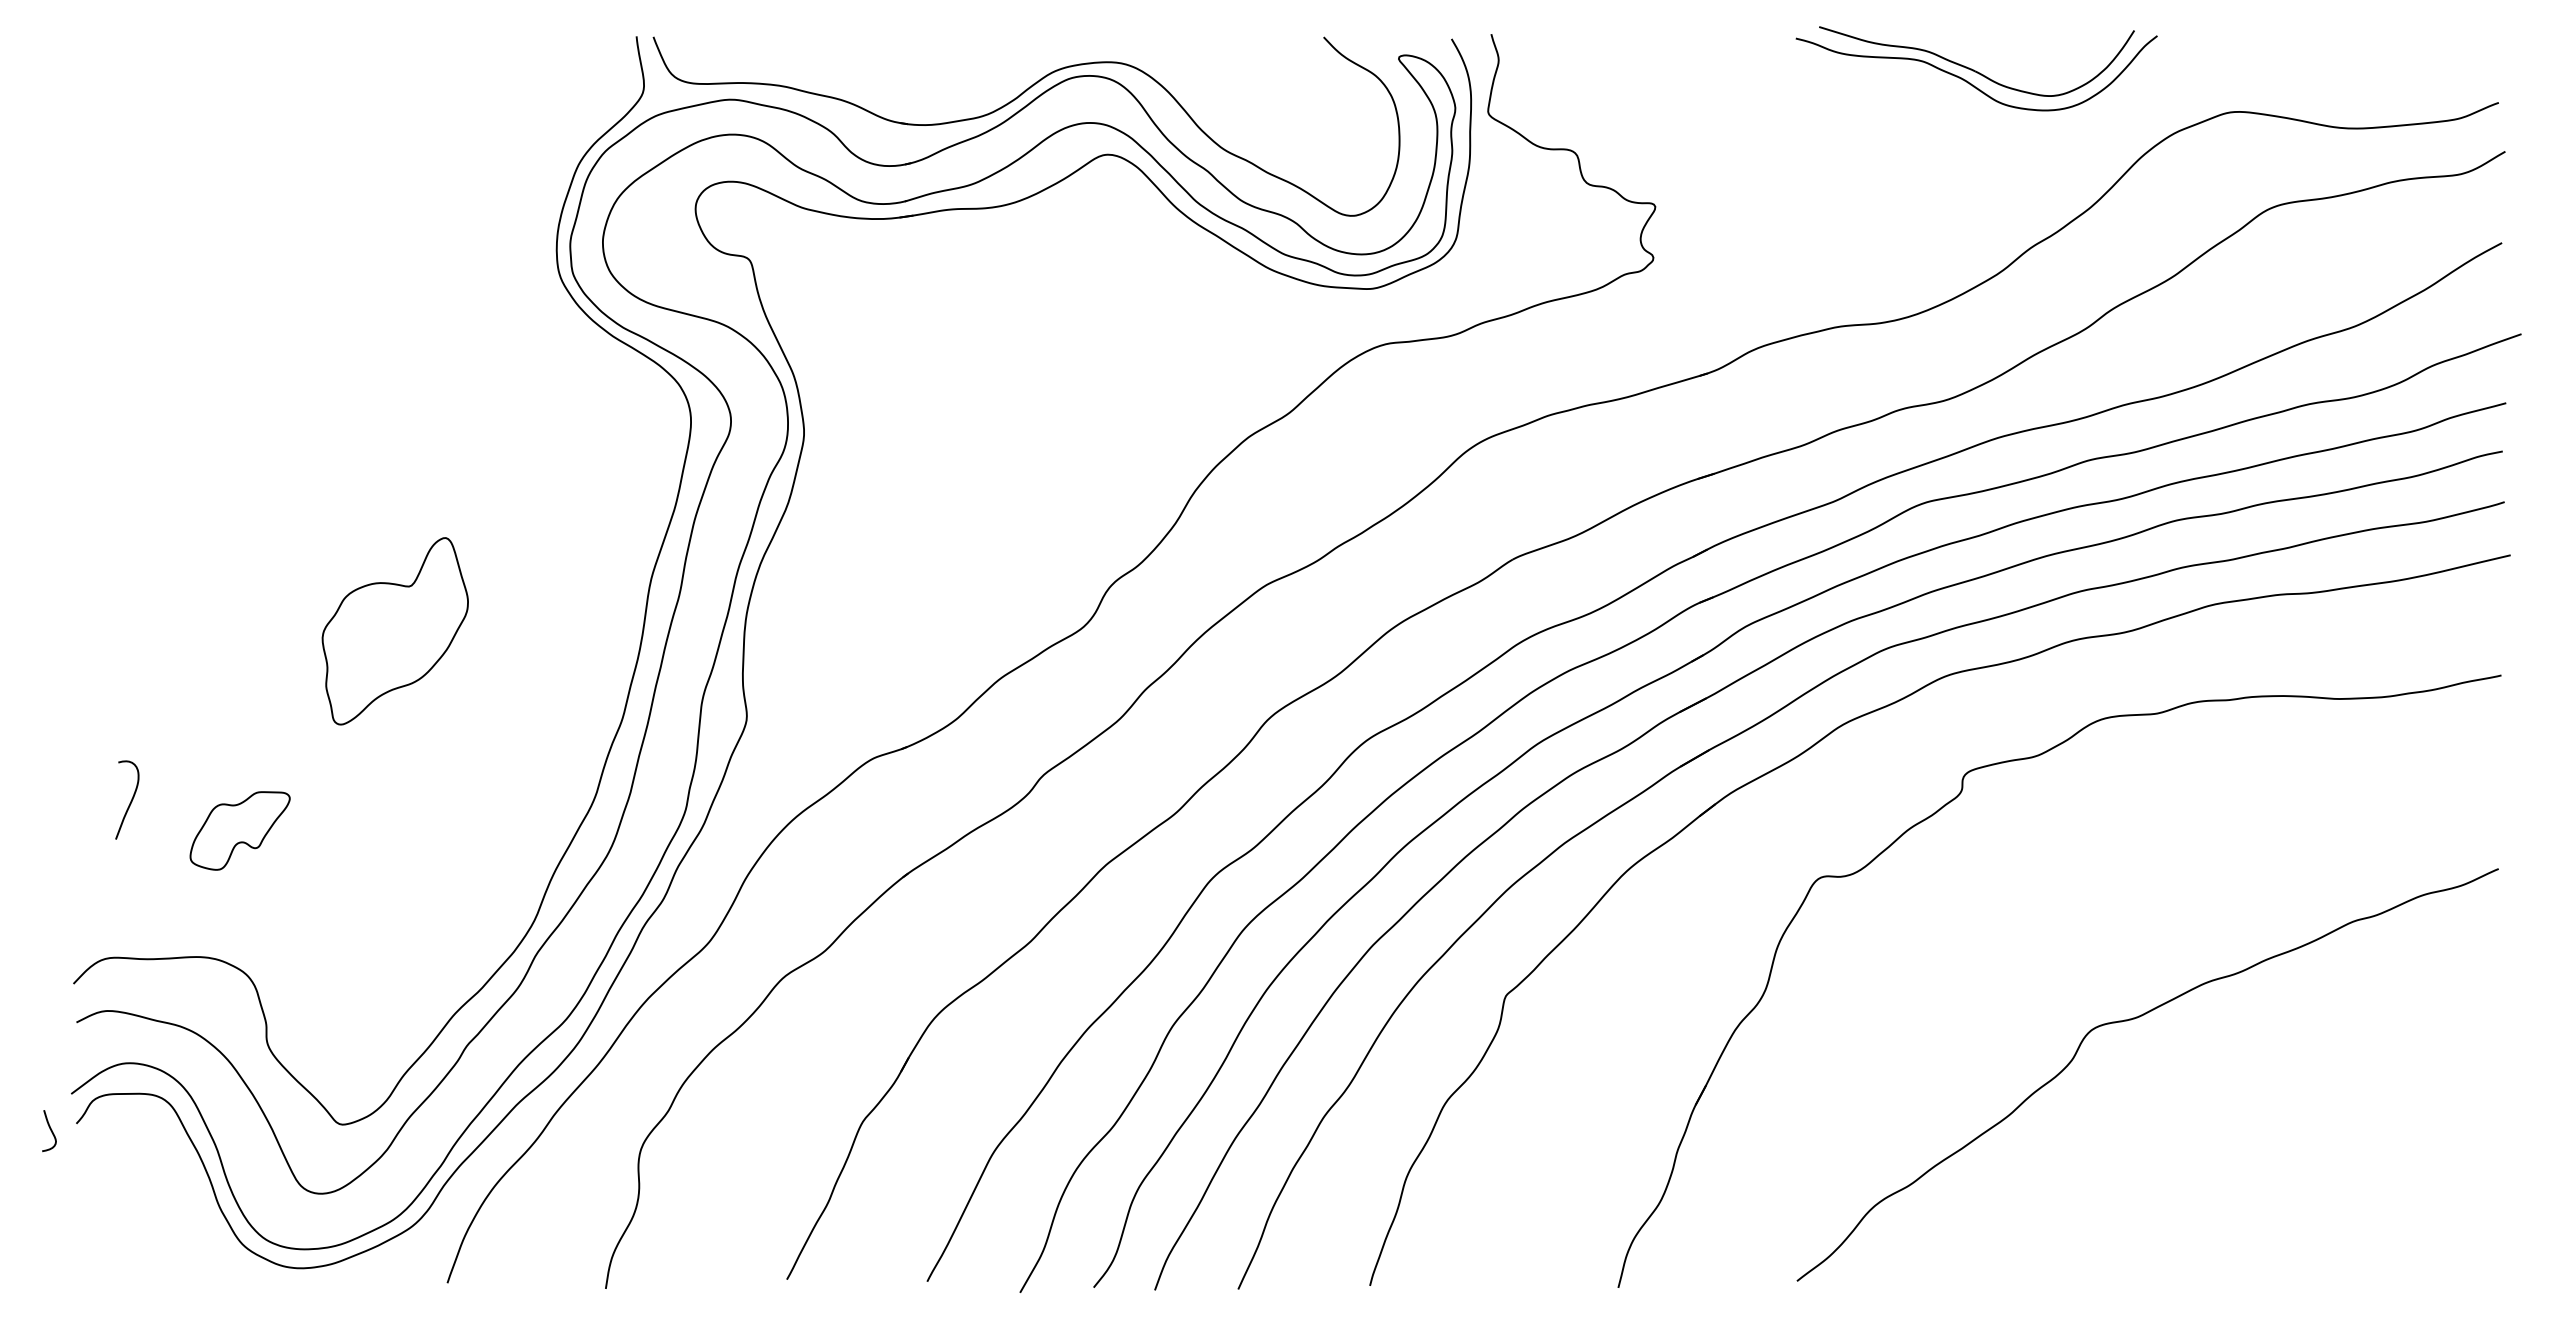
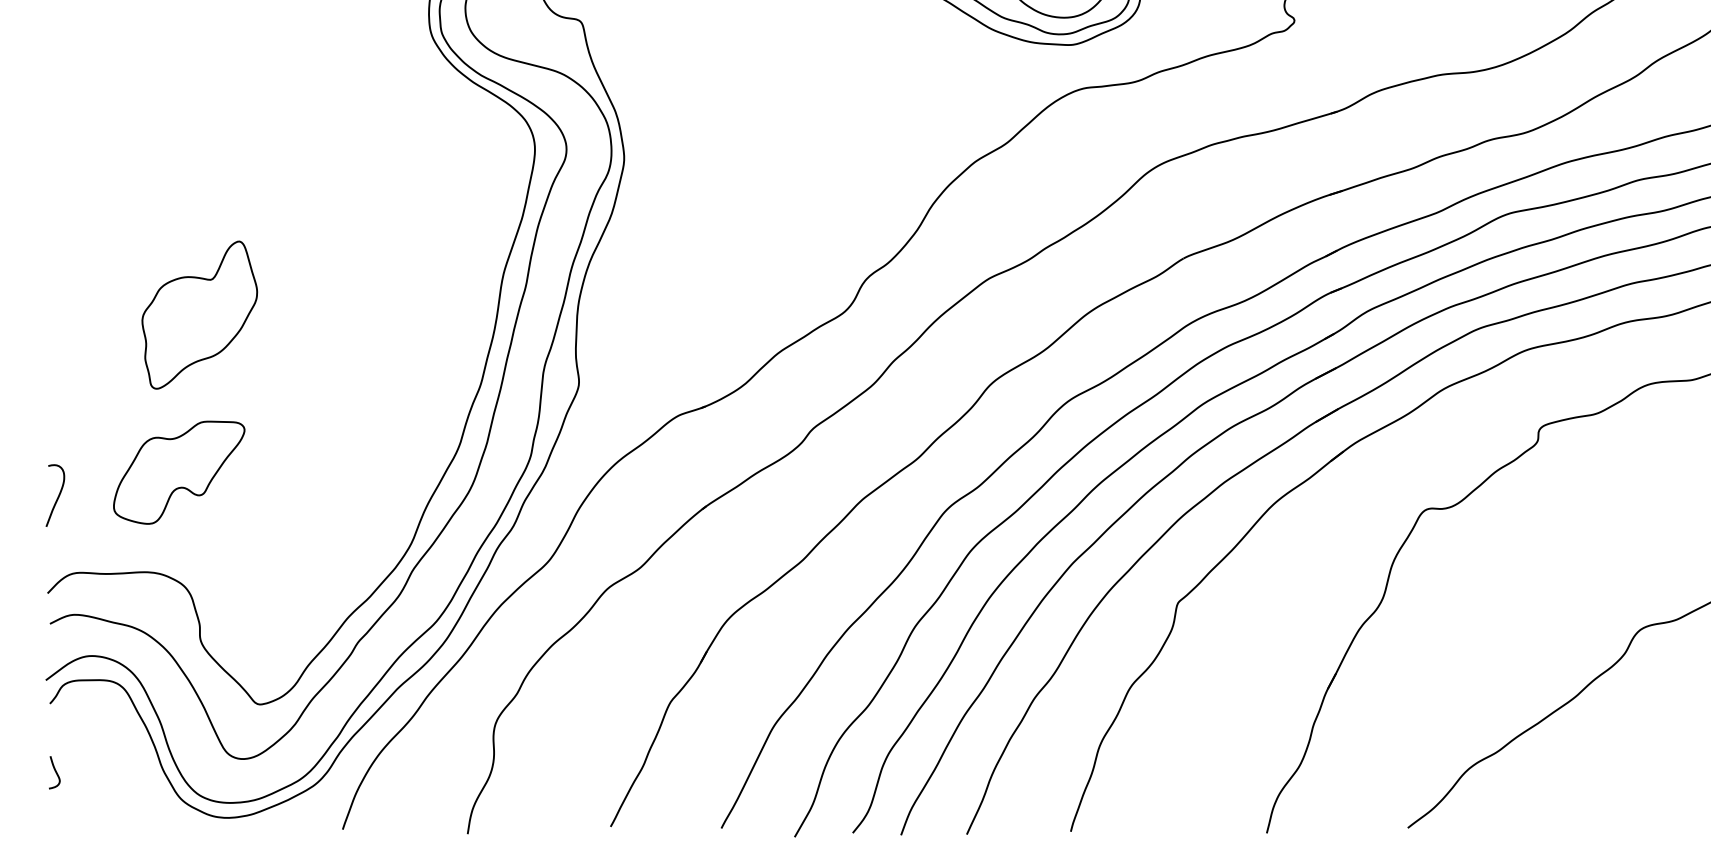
part: (394, 631) -> (199, 315), moved
curve: (130, 801) -> (57, 496), moved
part: (239, 830) -> (178, 472), size x1.67
curve: (50, 1130) -> (55, 772), moved

